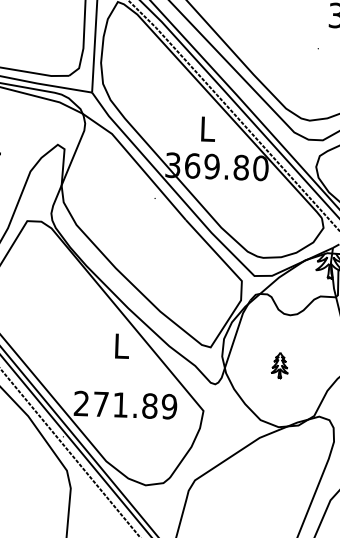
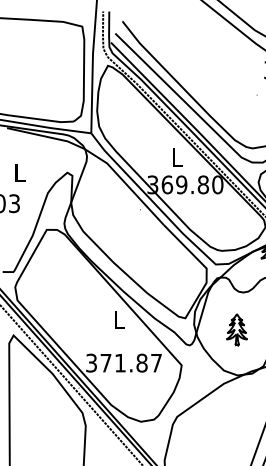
part: (279, 364) -> (236, 329), size x1.67
text: (126, 404) -> (124, 362), 271.89 -> 371.87

